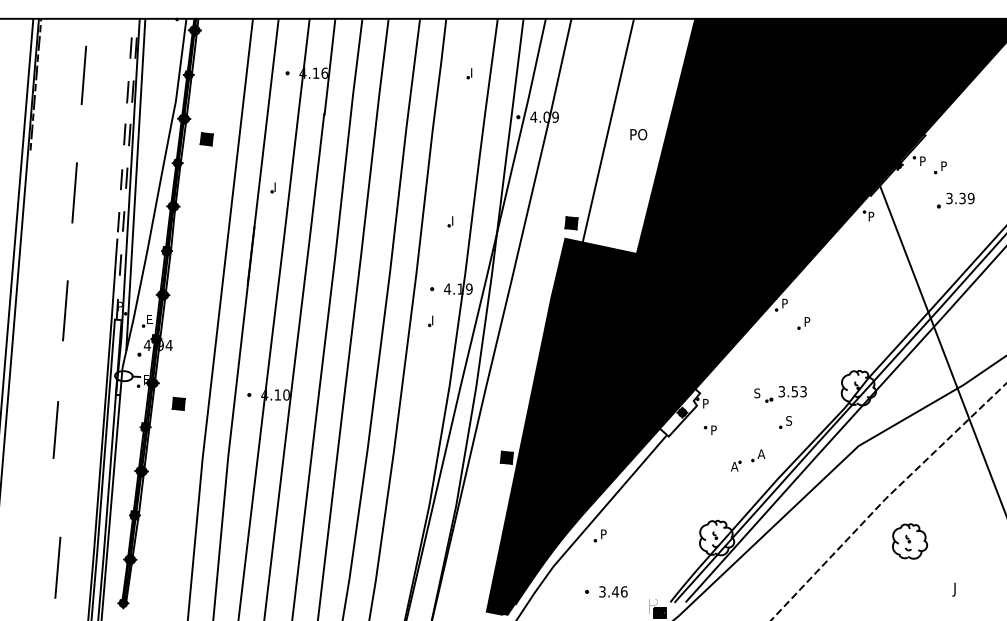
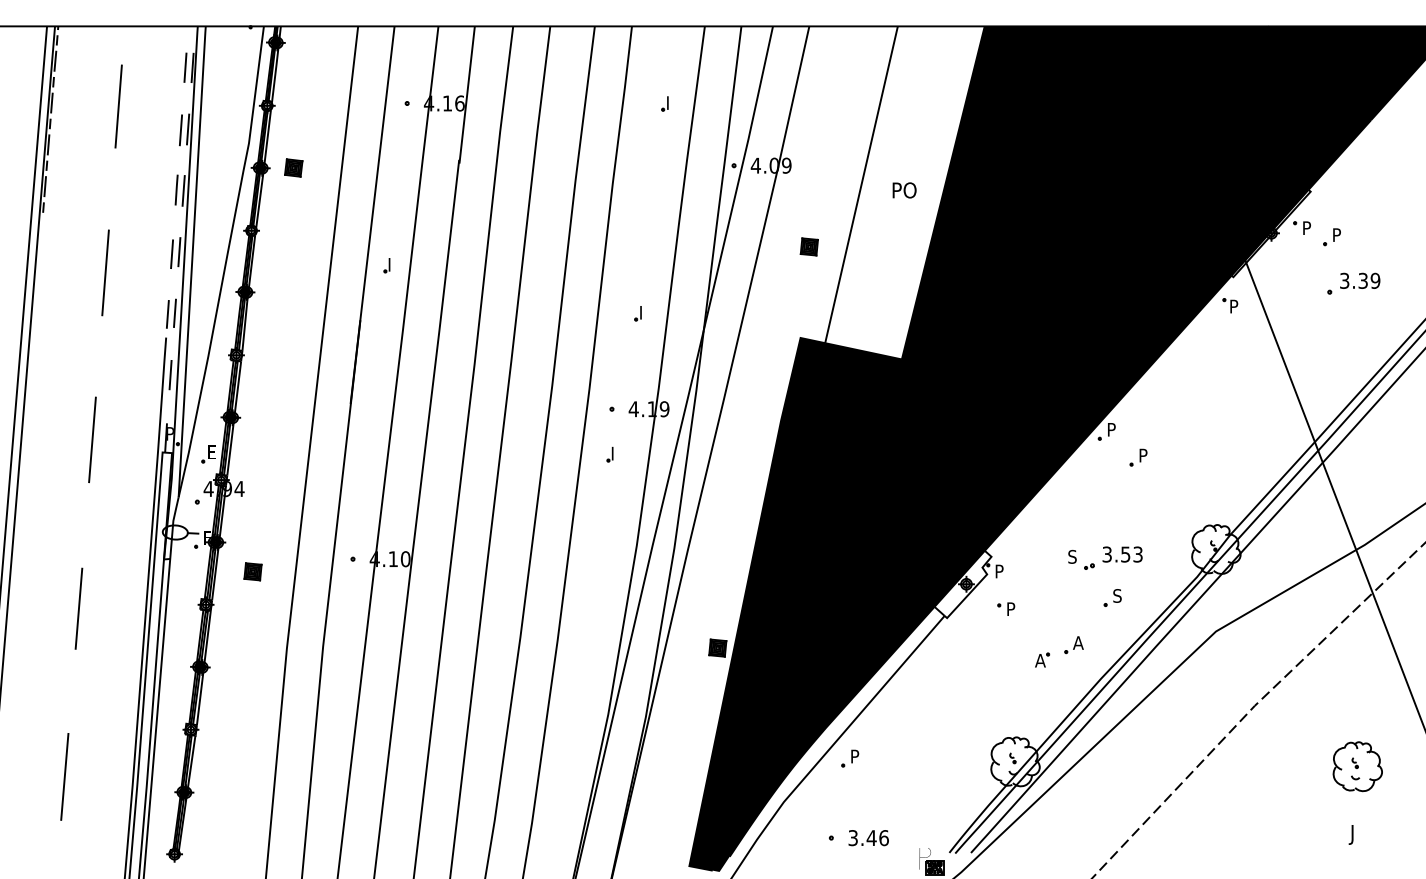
part: (206, 138) -> (293, 167), moved
part: (570, 222) -> (808, 246), moved
part: (909, 541) -> (1357, 766), moved
line: (57, 567) -> (64, 776), moved

